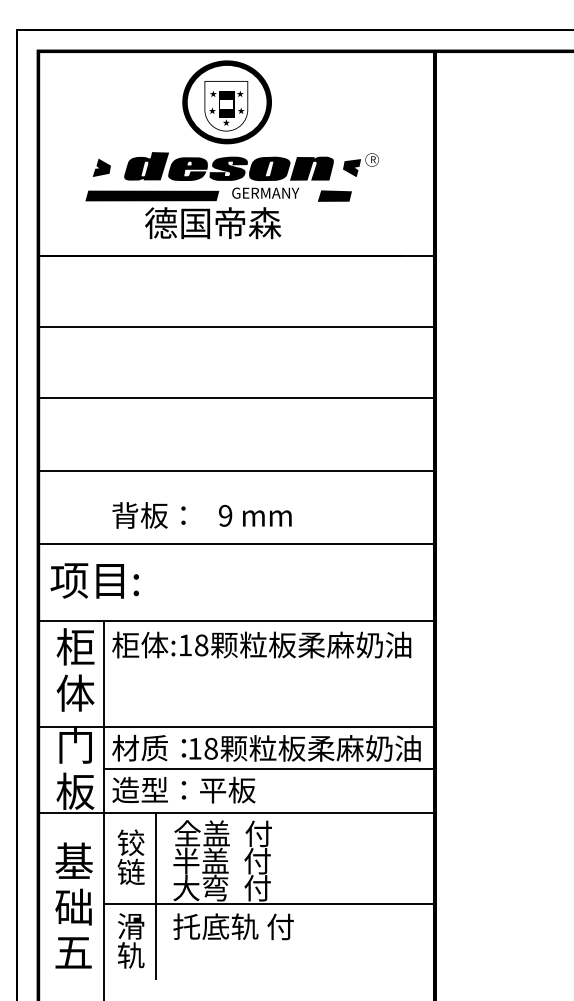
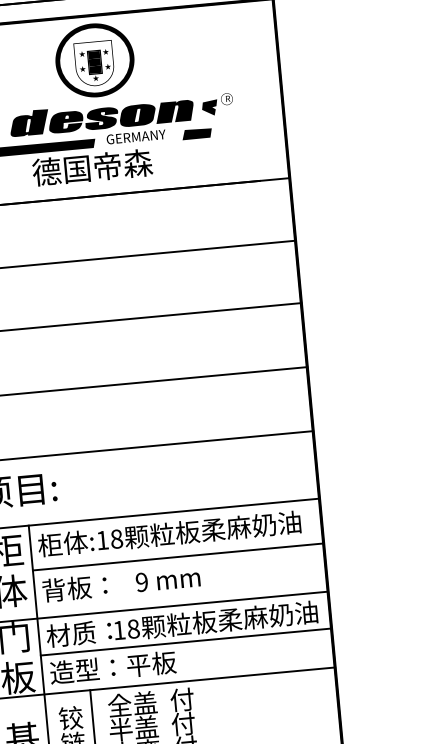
fill: (226, 104) -> (94, 62), added
text: (201, 515) -> (120, 583), moved
line: (268, 671) -> (177, 556), added

